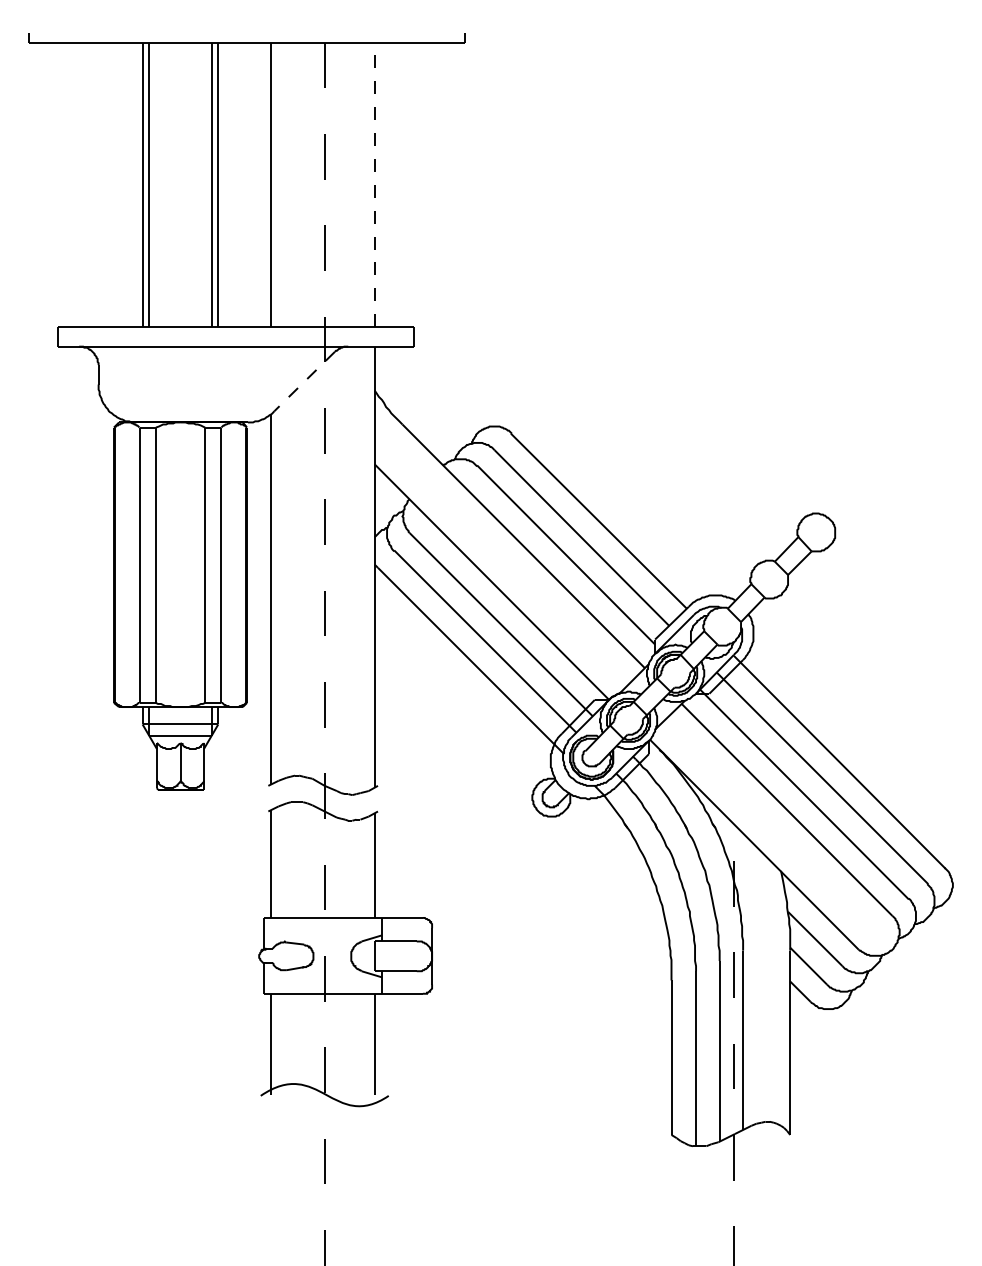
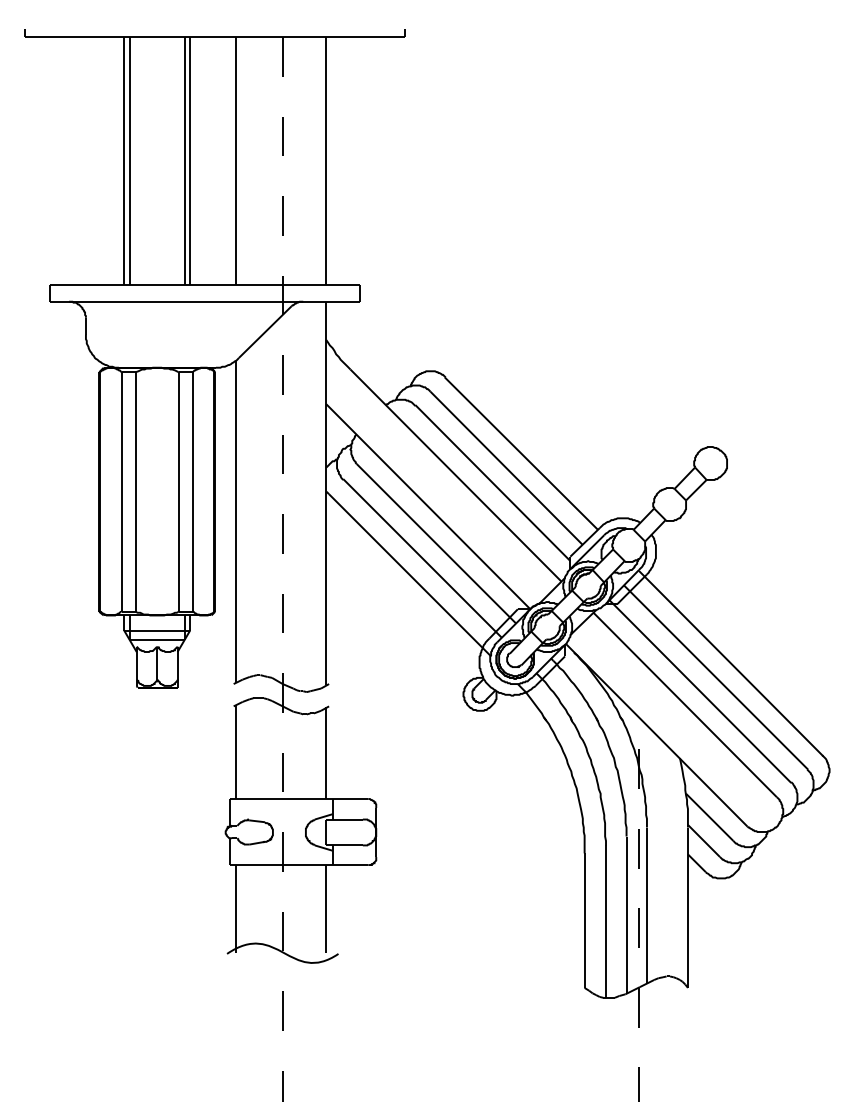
line: (374, 184) -> (326, 160), dashed -> solid
line: (304, 381) -> (265, 332), dashed -> solid

